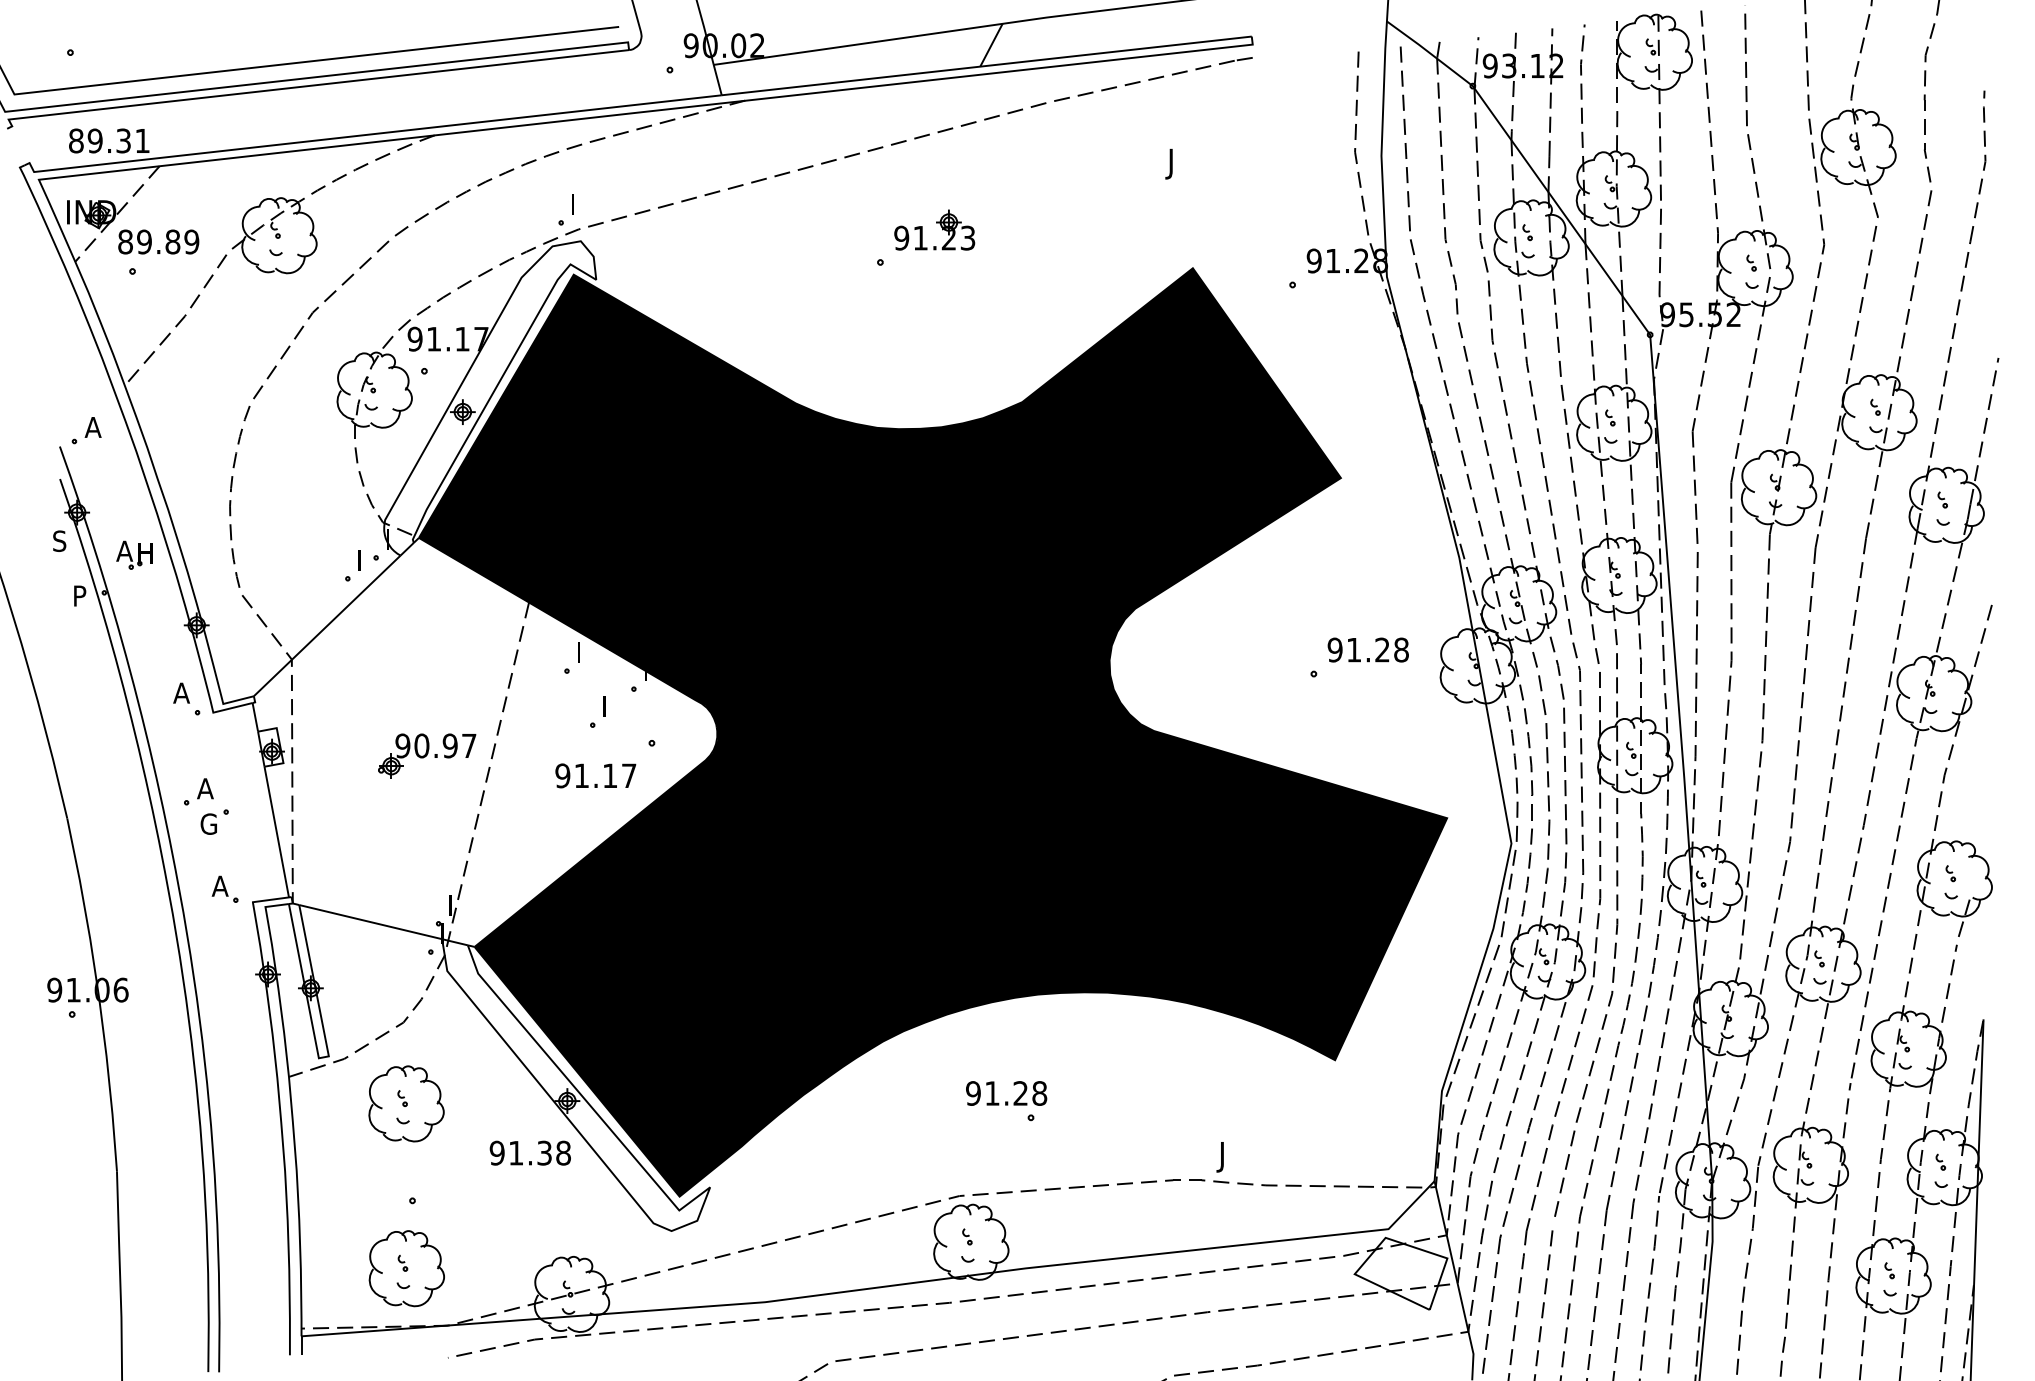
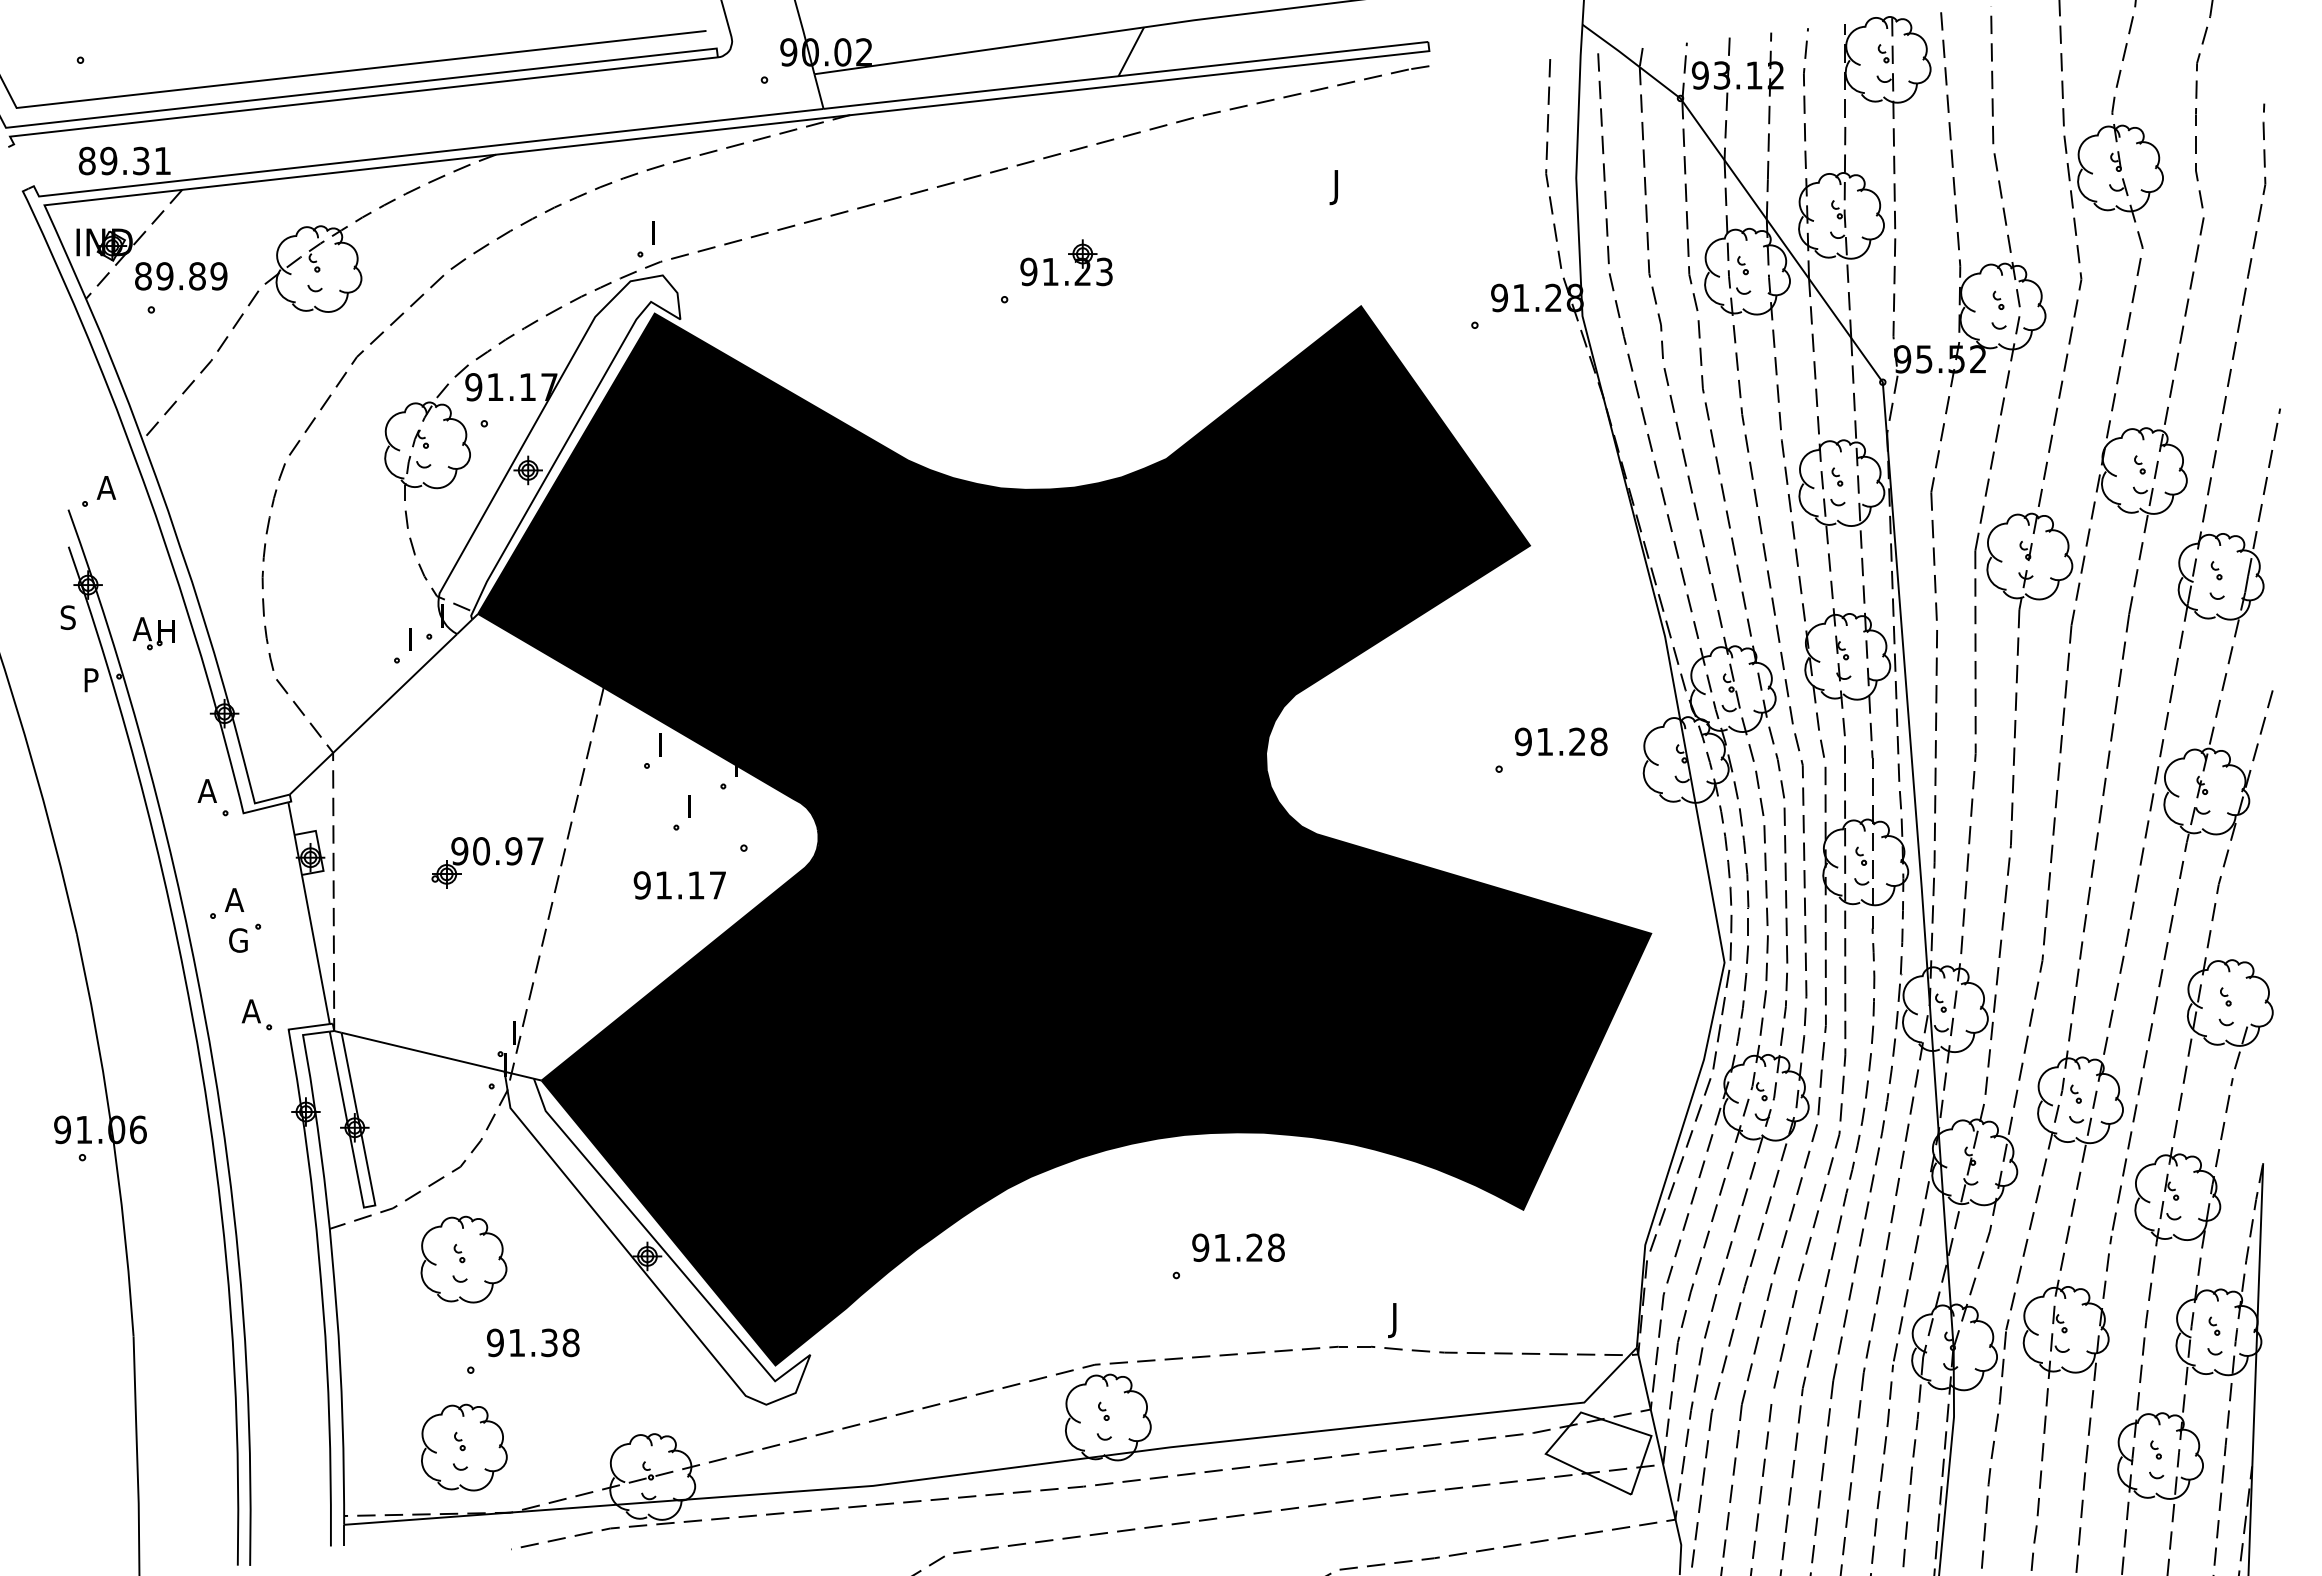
text: (1006, 1093) -> (1238, 1247), moved
text: (530, 1152) -> (533, 1342), moved

